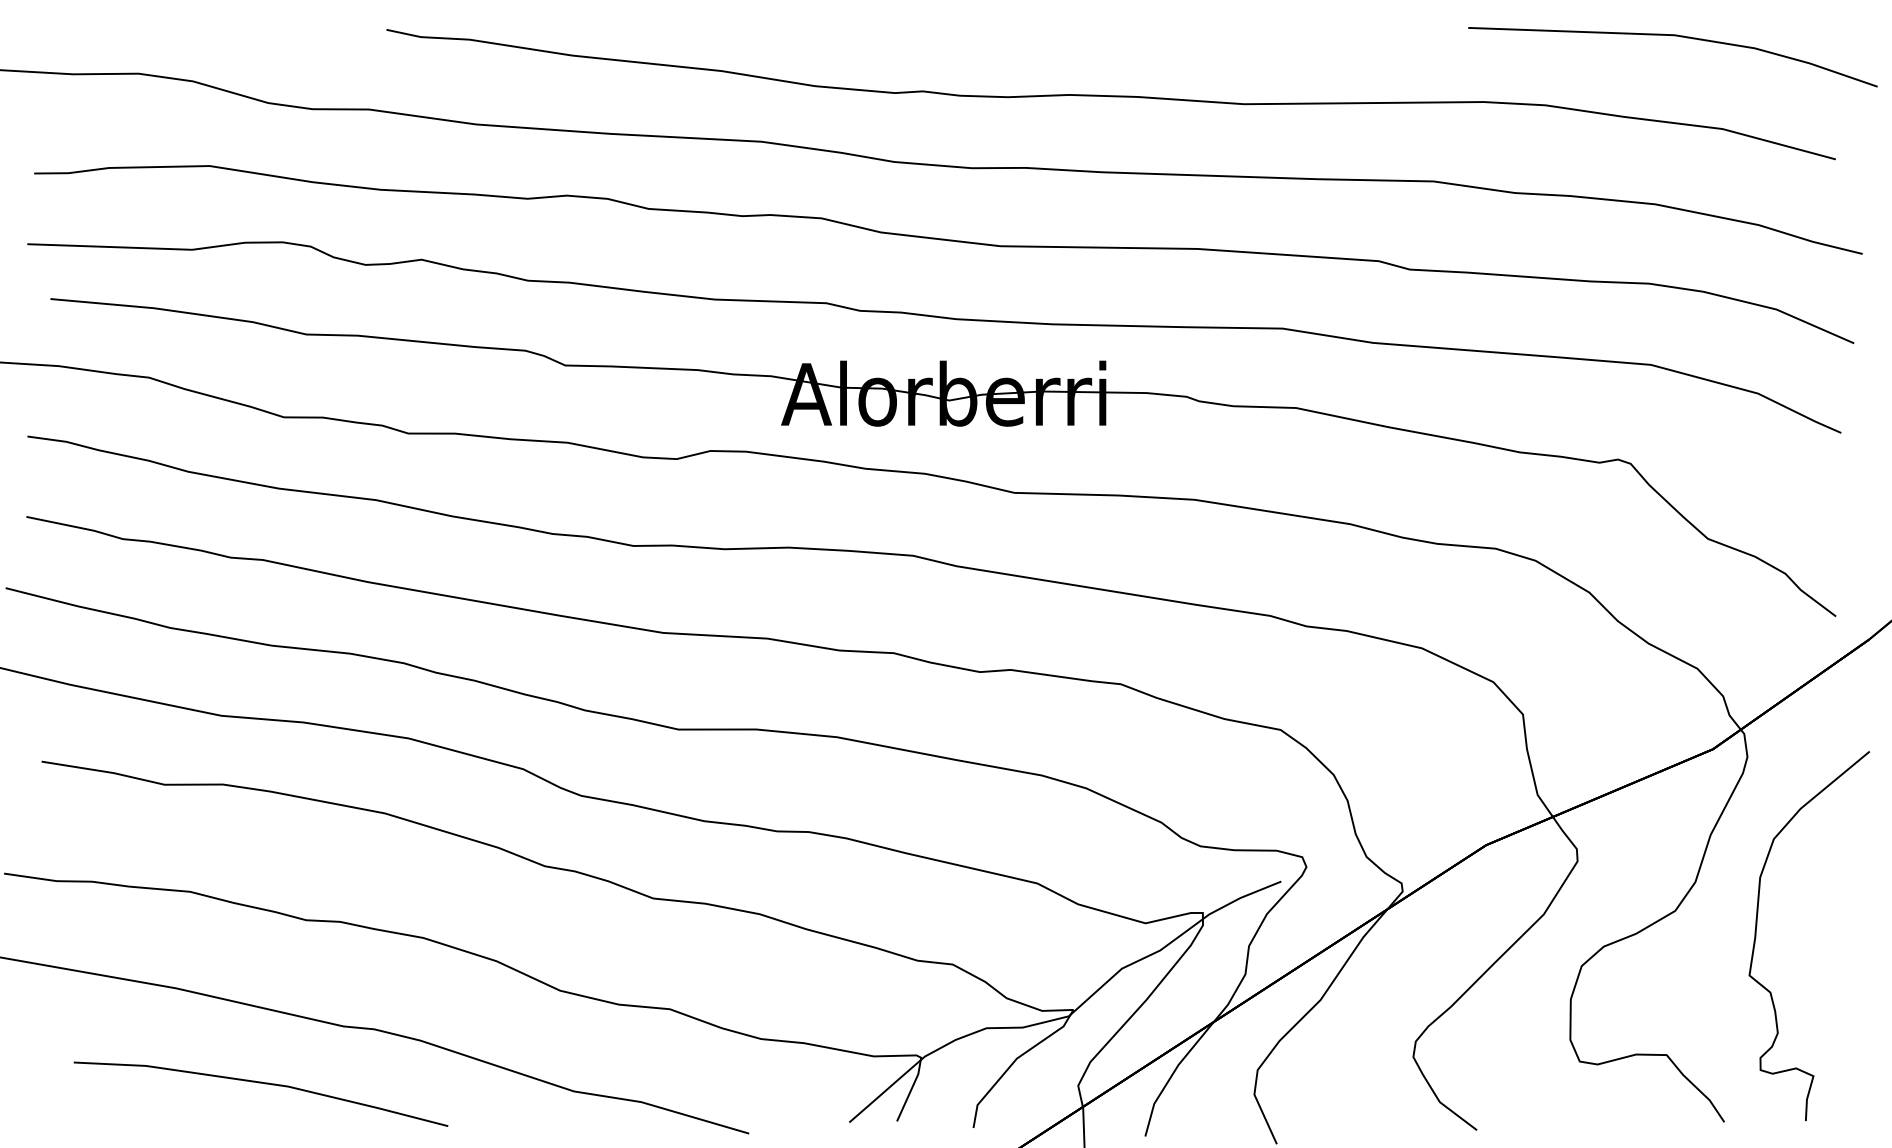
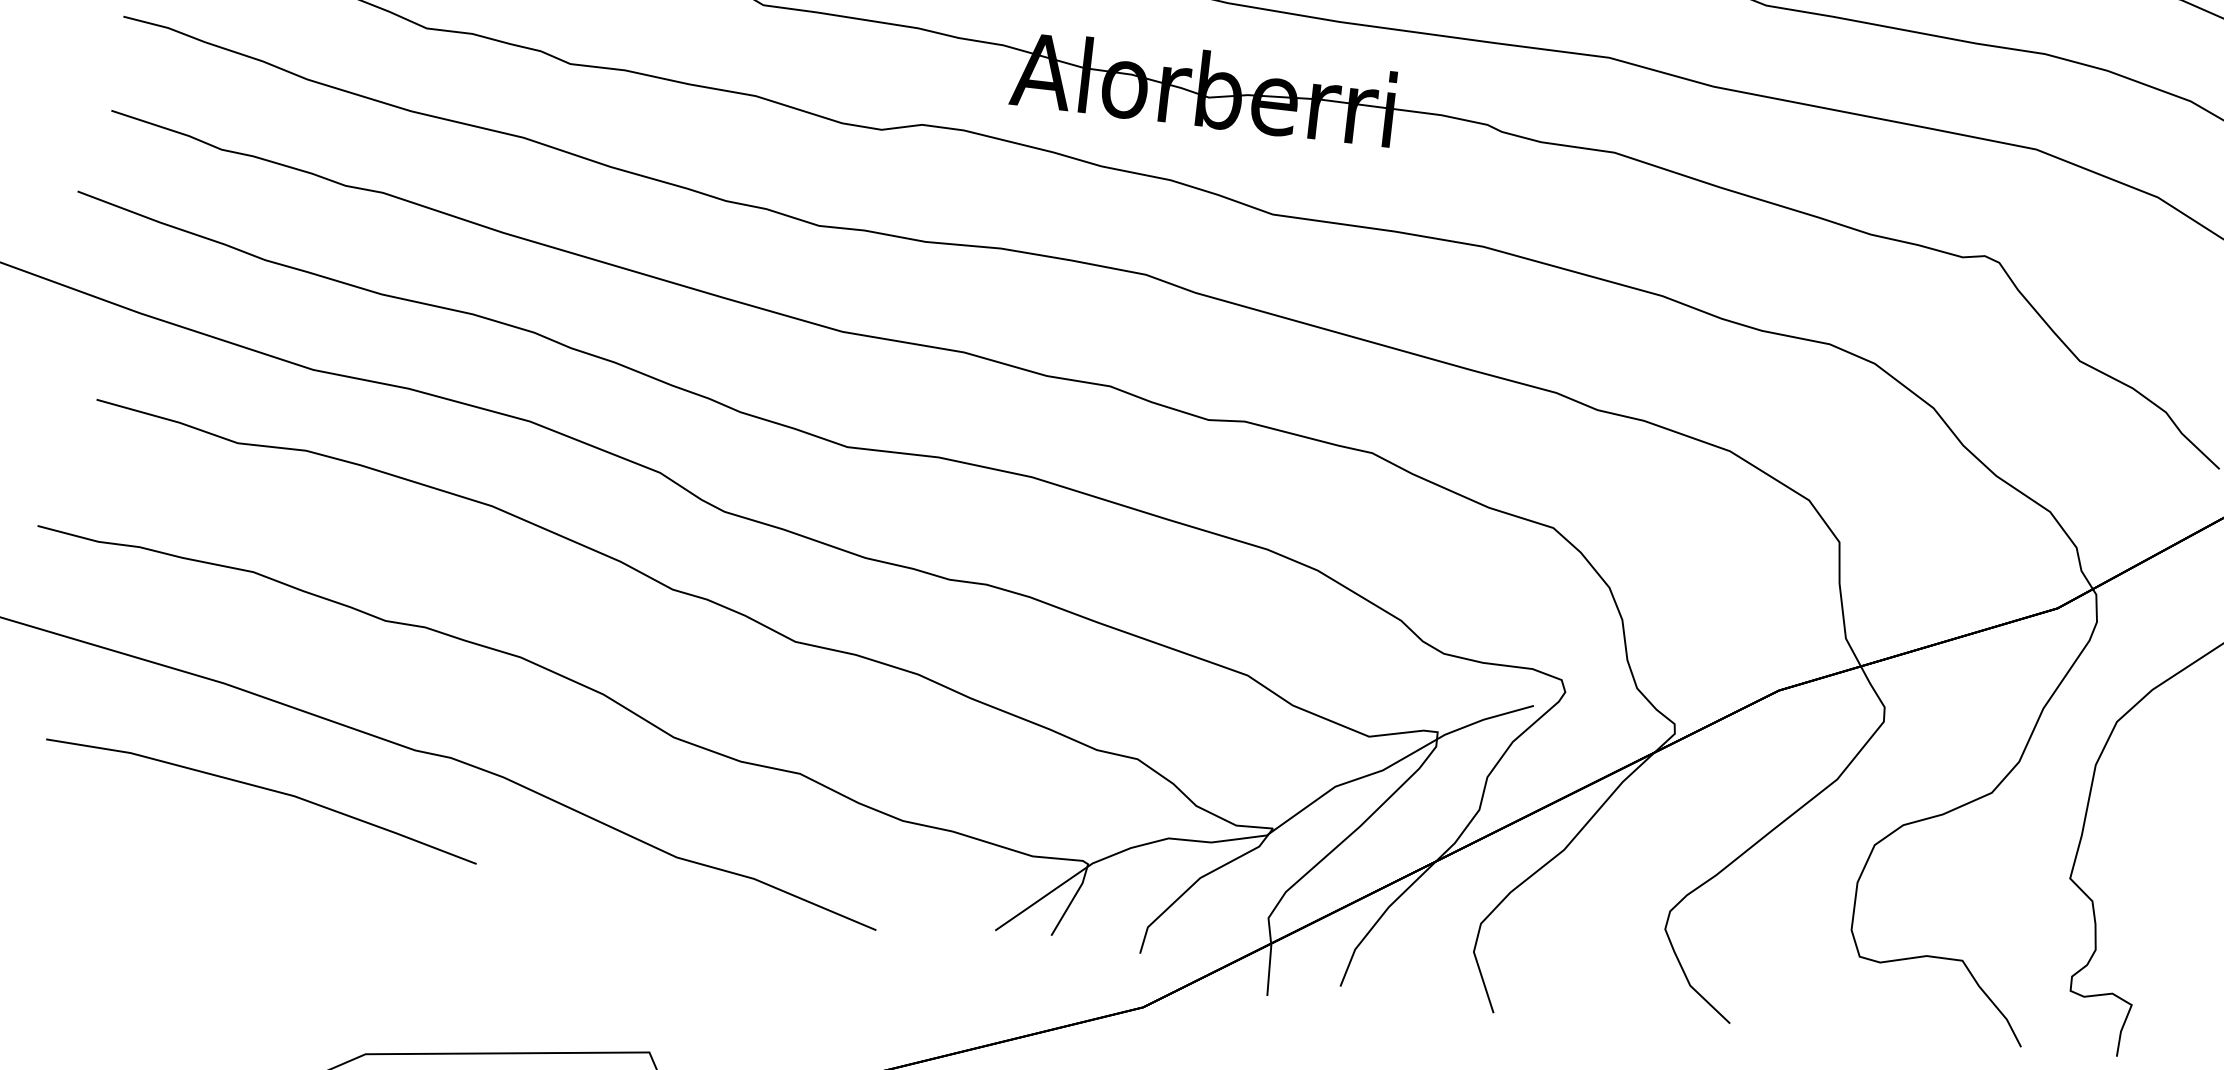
line: (260, 1083) -> (262, 788), moved

